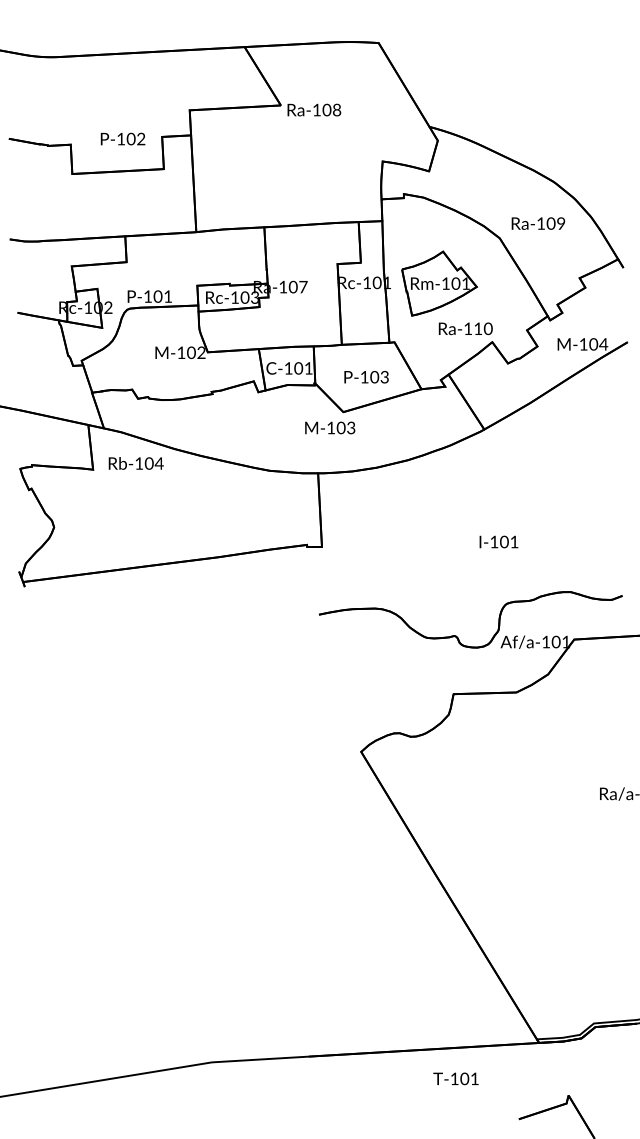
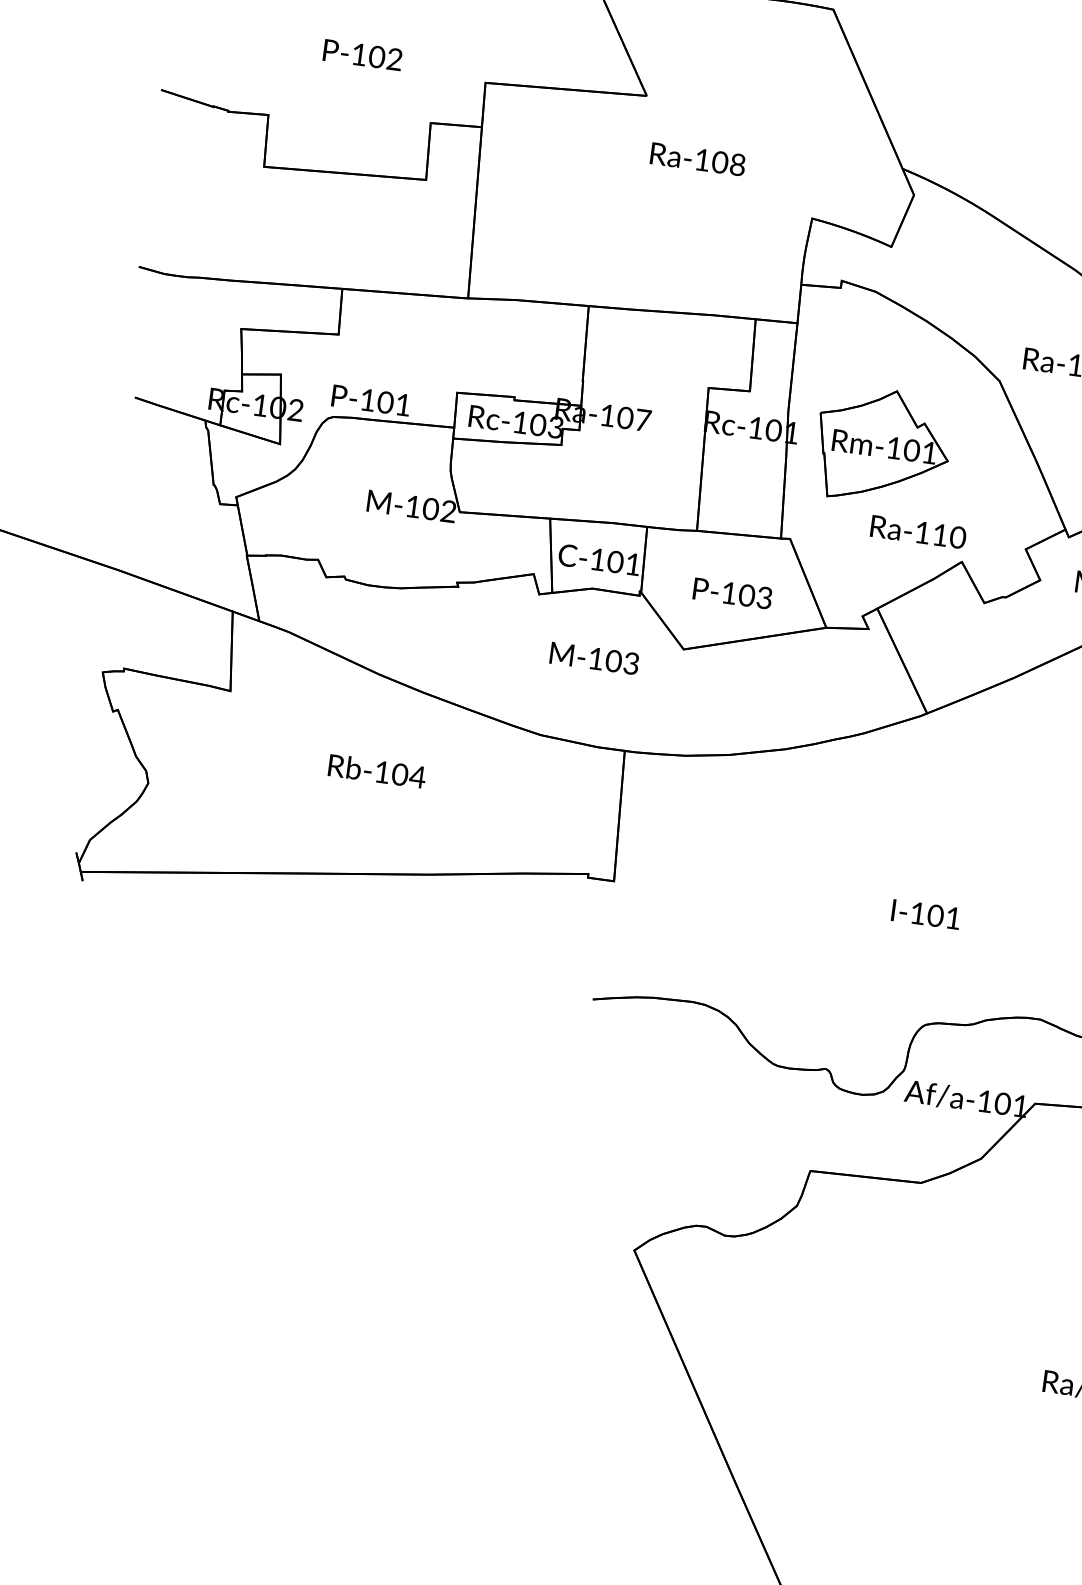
text: (314, 109) -> (698, 158), moved
text: (122, 138) -> (362, 53), moved
text: (330, 427) -> (595, 657), moved
text: (135, 463) -> (375, 771), moved

